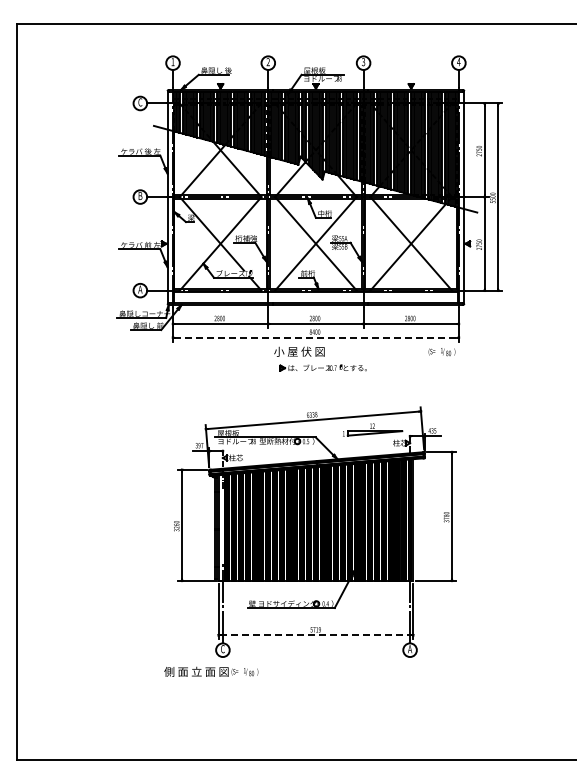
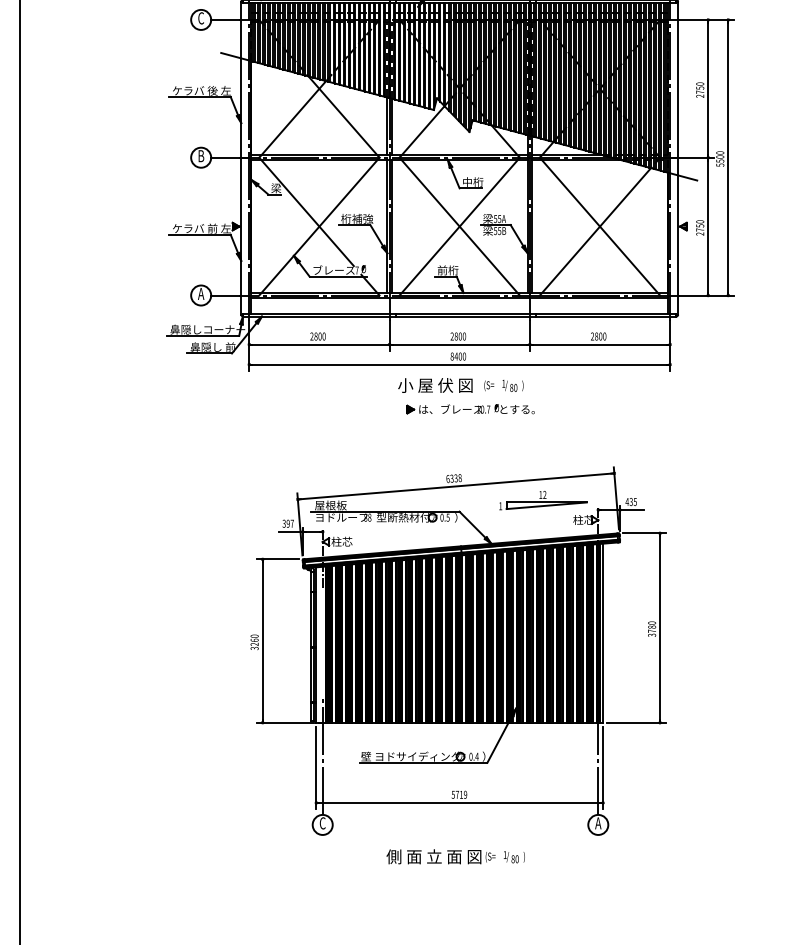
line: (315, 337) -> (459, 364), dashed -> solid
text: (441, 352) -> (503, 386), moved
line: (315, 635) -> (459, 803), dashed -> solid
text: (211, 671) -> (456, 856), moved

